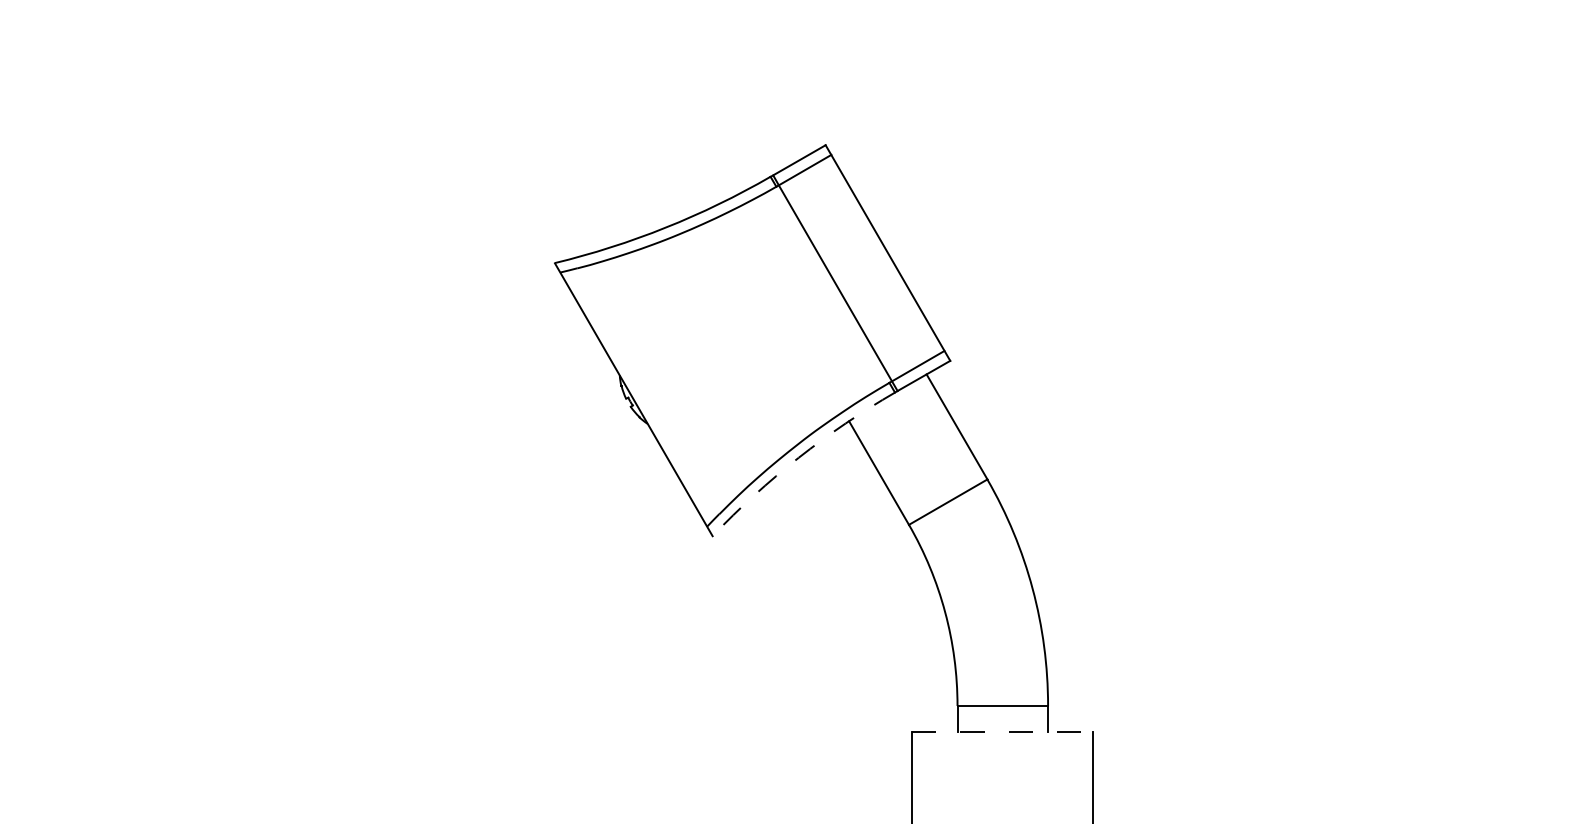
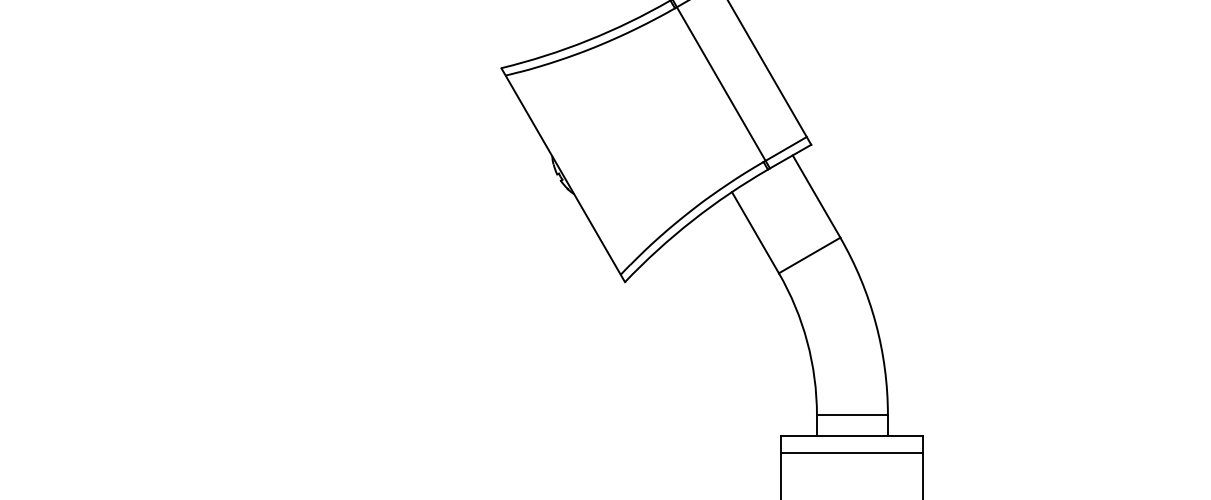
arc: (798, 457) -> (692, 220), dashed -> solid
line: (1002, 732) -> (852, 436), dashed -> solid
line: (1002, 754) -> (852, 453), added

